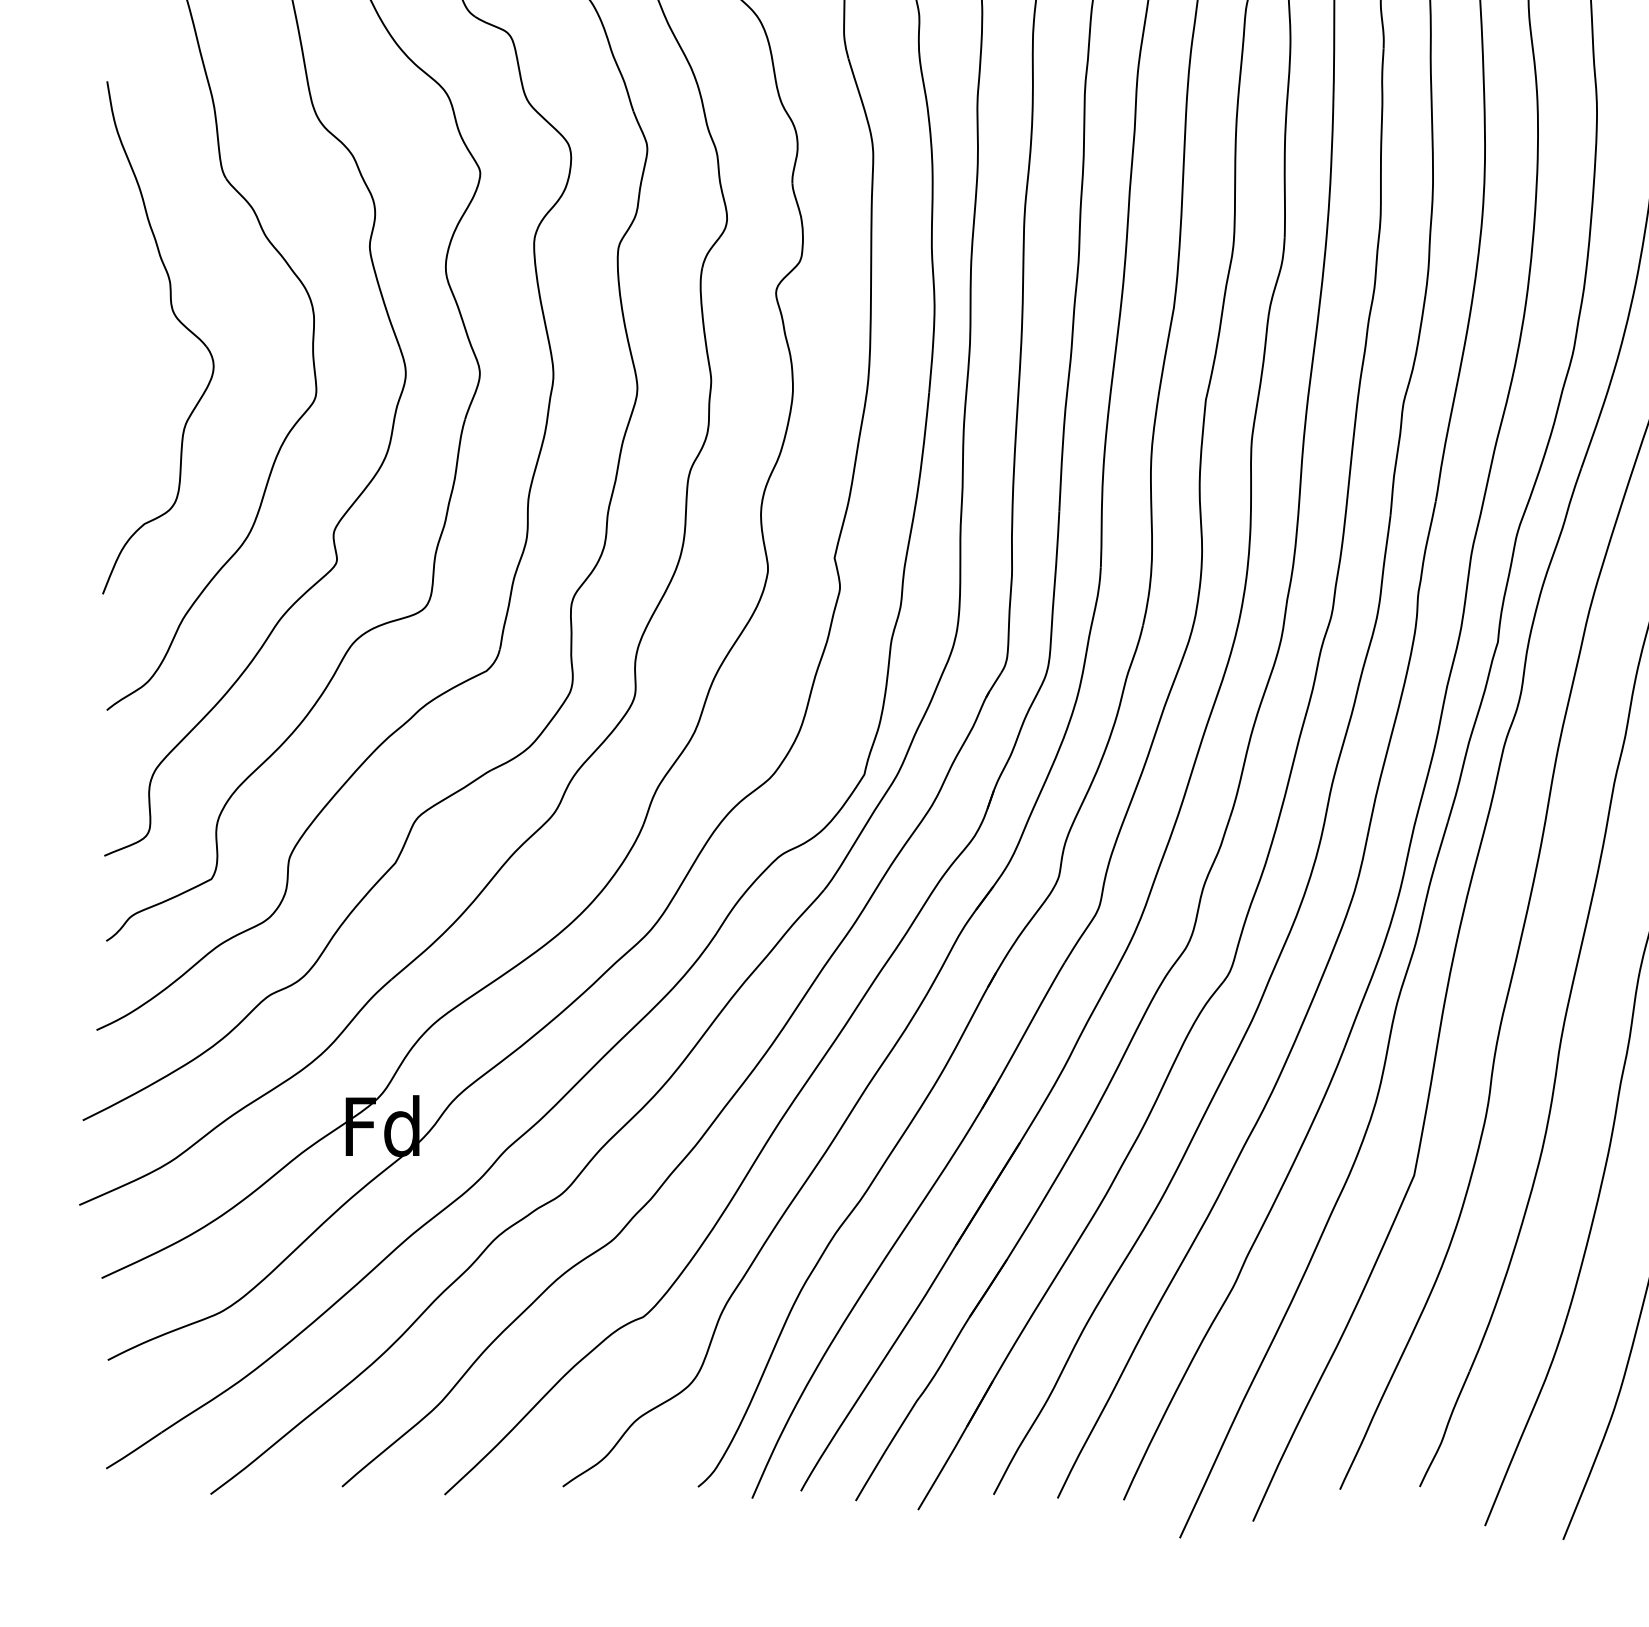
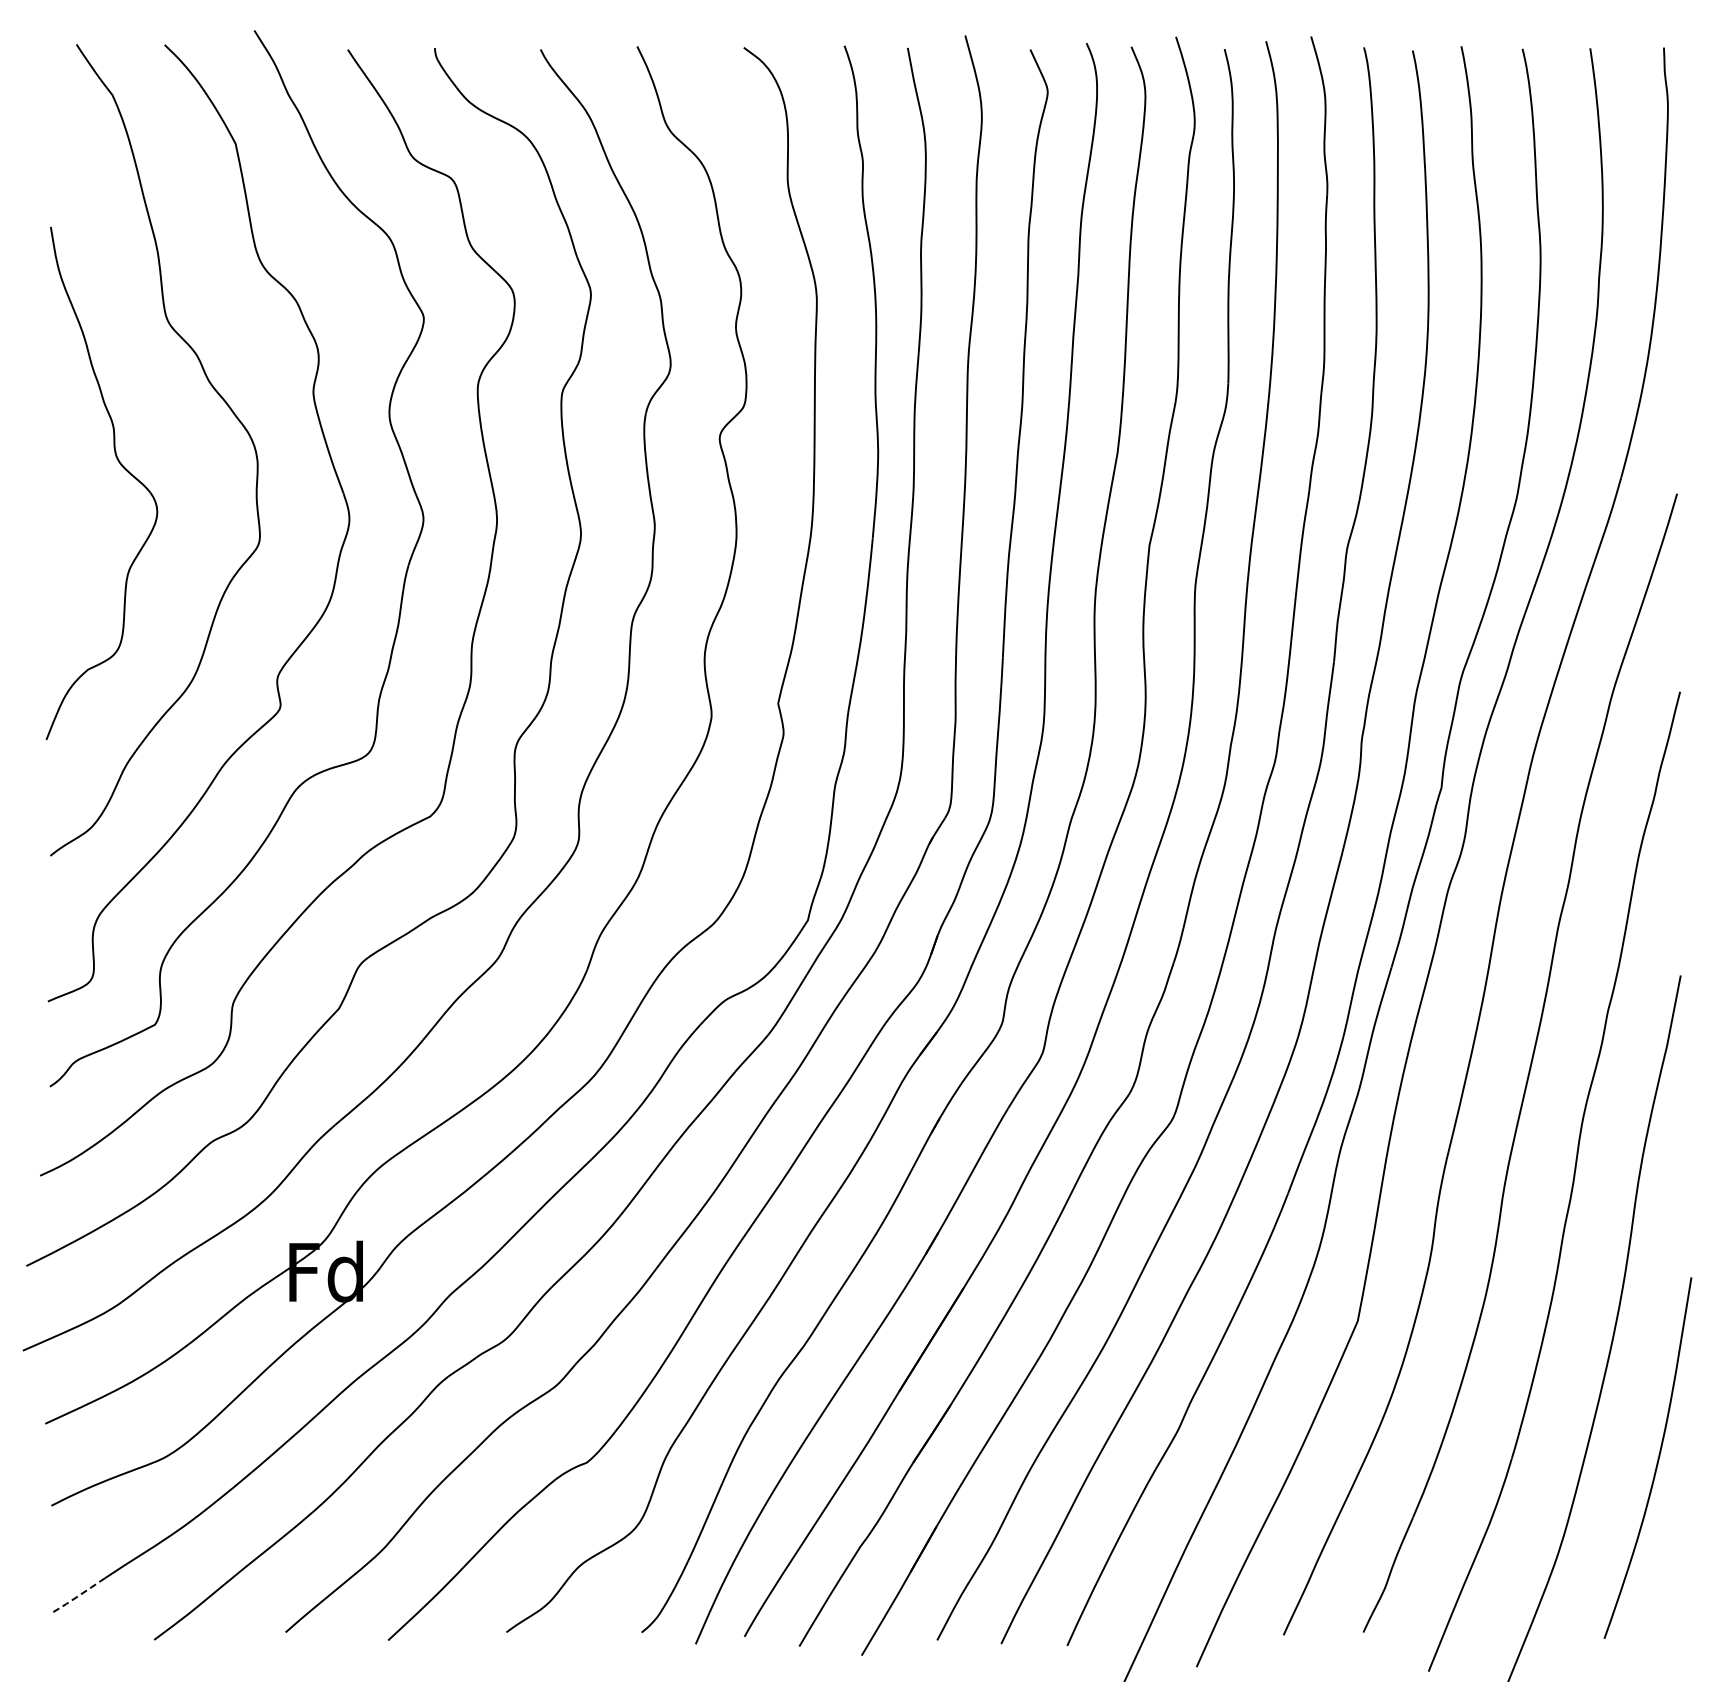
line: (133, 1450) -> (77, 1596), solid -> dashed

